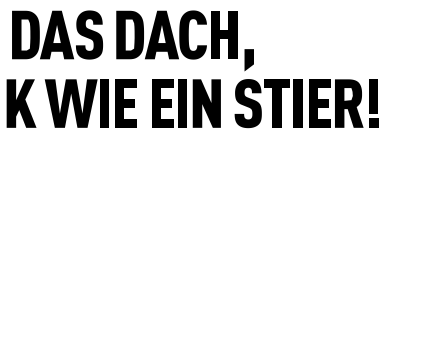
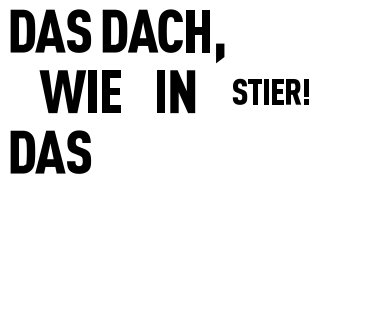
fill: (20, 103) -> (18, 91), removed
fill: (162, 103) -> (143, 91), removed
part: (306, 103) -> (270, 91), size x0.6
part: (57, 171) -> (50, 151), added

